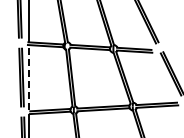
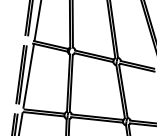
line: (28, 77) -> (28, 75), dashed -> solid

